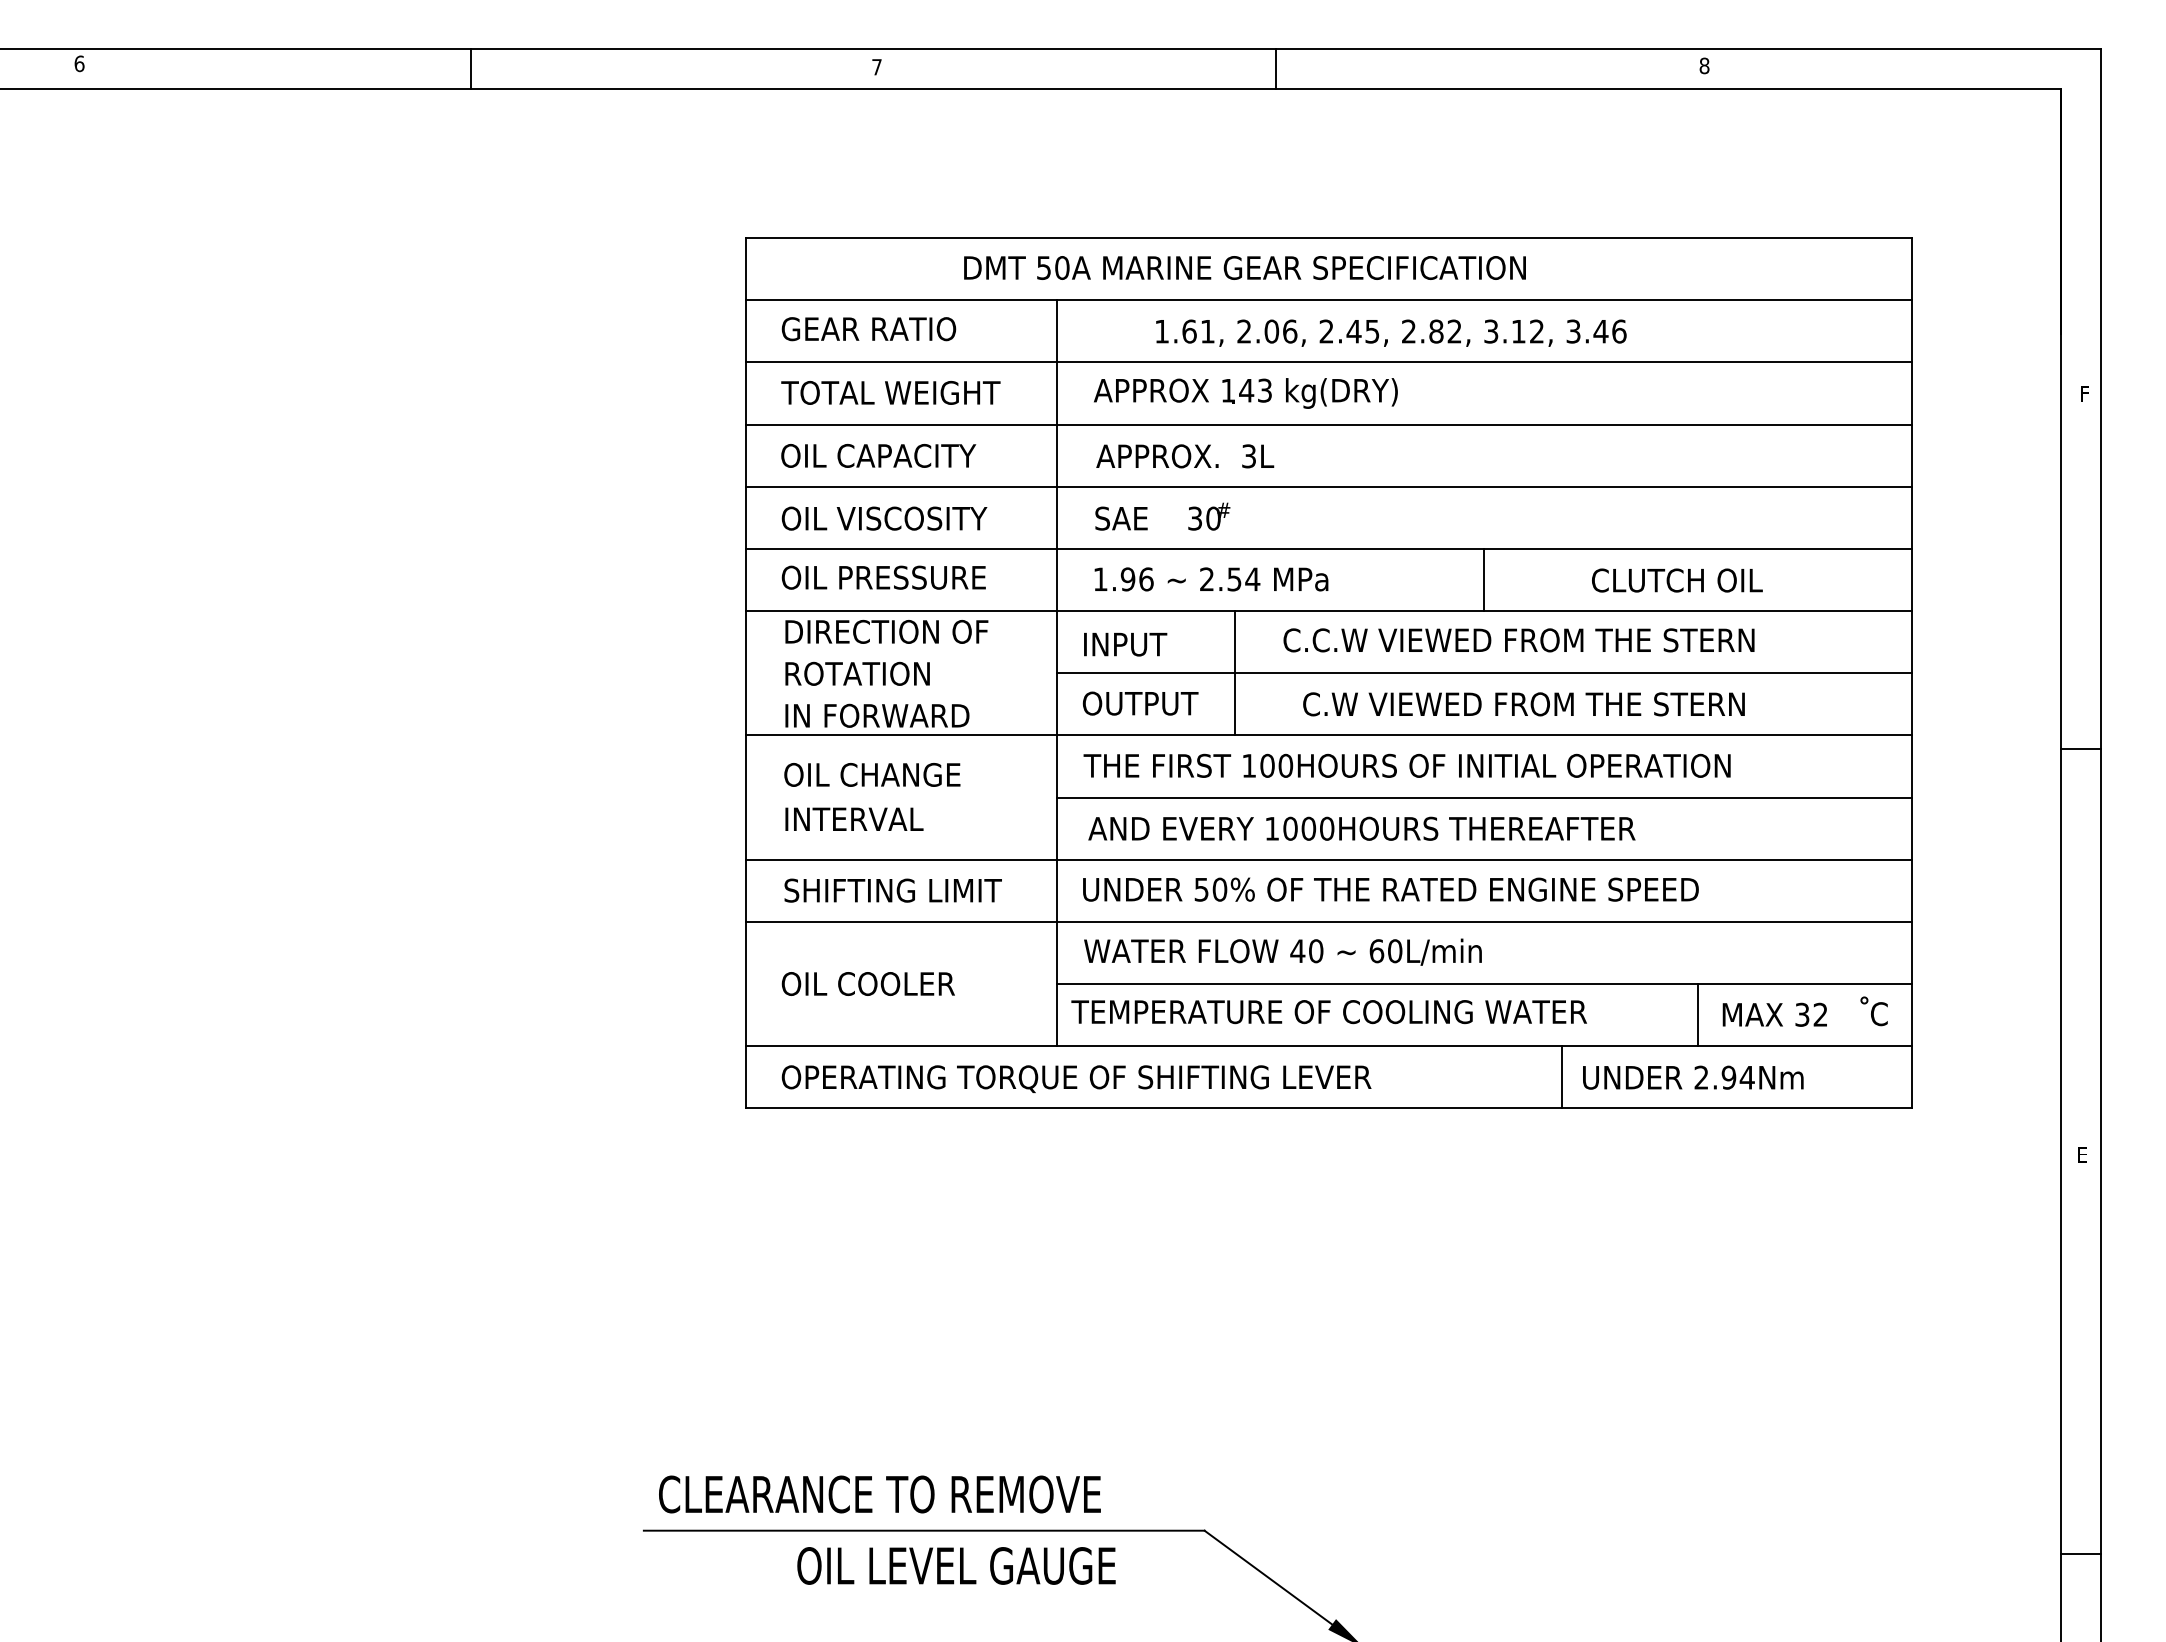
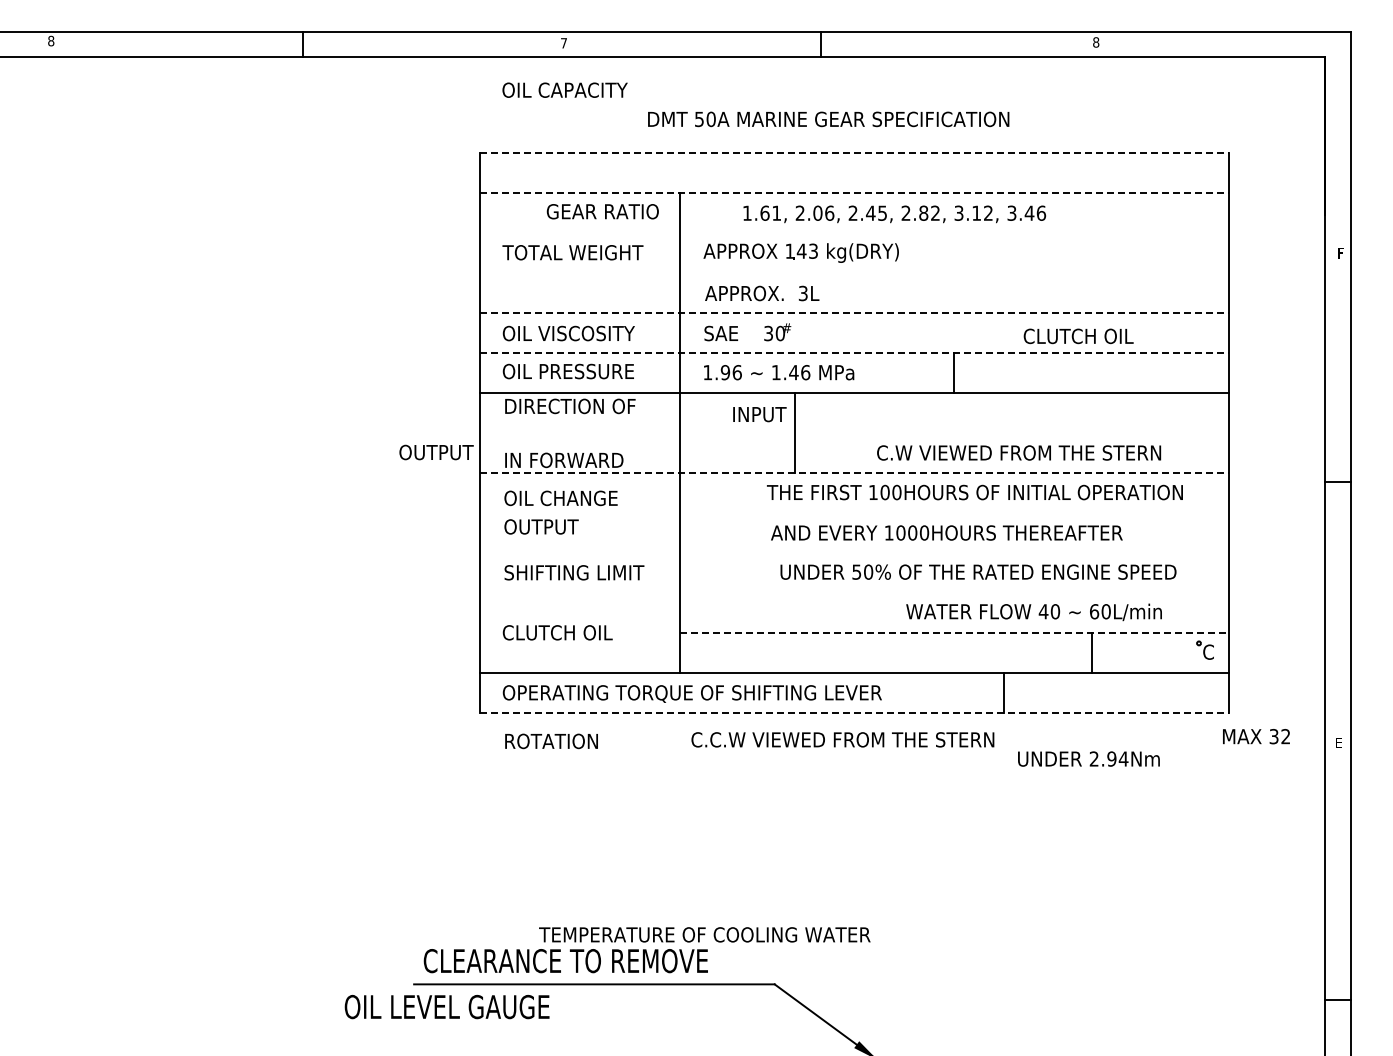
text: (79, 62) -> (51, 40), 6 -> 8
line: (1328, 238) -> (854, 153), solid -> dashed
text: (1244, 268) -> (828, 119), moved
line: (1328, 300) -> (854, 193), solid -> dashed
text: (868, 328) -> (602, 211), moved
line: (1328, 363) -> (854, 233), removed
line: (1328, 425) -> (854, 273), removed
text: (877, 454) -> (564, 89), moved
line: (1328, 487) -> (854, 313), solid -> dashed
line: (1328, 549) -> (854, 353), solid -> dashed
text: (1229, 579) -> (790, 372), 2.54 -> 1.46
text: (1677, 580) -> (1078, 336), moved
text: (1518, 639) -> (842, 739), moved
text: (1124, 644) -> (759, 414), moved
line: (1484, 672) -> (954, 432), removed
text: (857, 674) -> (551, 741), moved
text: (1140, 703) -> (436, 452), moved
text: (1524, 703) -> (1019, 452), moved
line: (1328, 734) -> (854, 472), solid -> dashed
text: (1406, 765) -> (974, 492), moved
line: (1484, 796) -> (954, 512), removed
text: (852, 818) -> (548, 526), INTERVAL -> OUTPUT
text: (1361, 827) -> (946, 532), moved
line: (1328, 859) -> (854, 552), removed
text: (1390, 888) -> (978, 571), moved
line: (1328, 921) -> (854, 592), removed
text: (1282, 952) -> (1033, 612), moved
text: (871, 983) -> (560, 632), OIL COOLER -> CLUTCH OIL
line: (1484, 983) -> (954, 632), solid -> dashed
text: (1328, 1011) -> (704, 934), moved
text: (1775, 1014) -> (1256, 736), moved
text: (1692, 1076) -> (1088, 758), moved
line: (1328, 1107) -> (854, 712), solid -> dashed
text: (955, 1565) -> (446, 1006), moved

